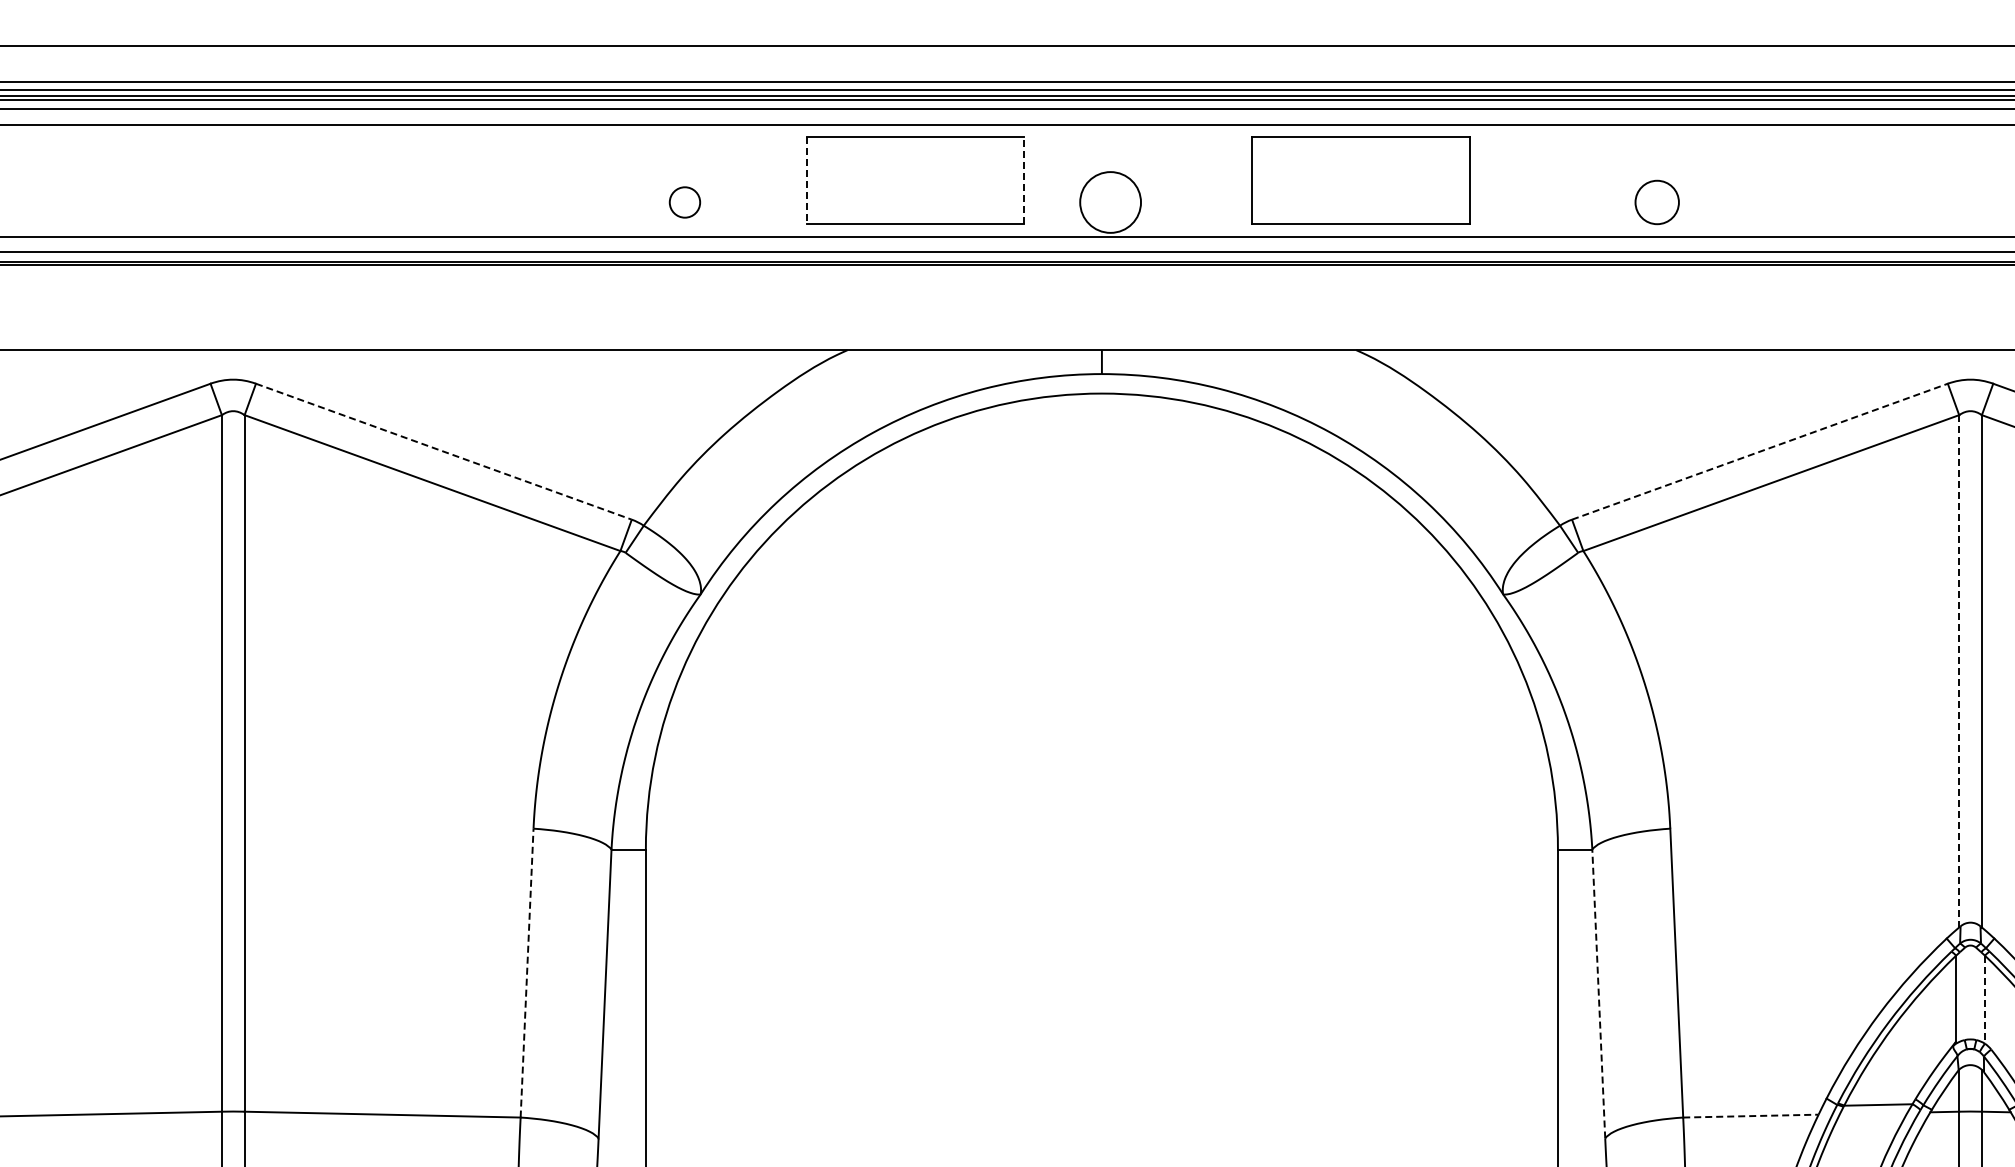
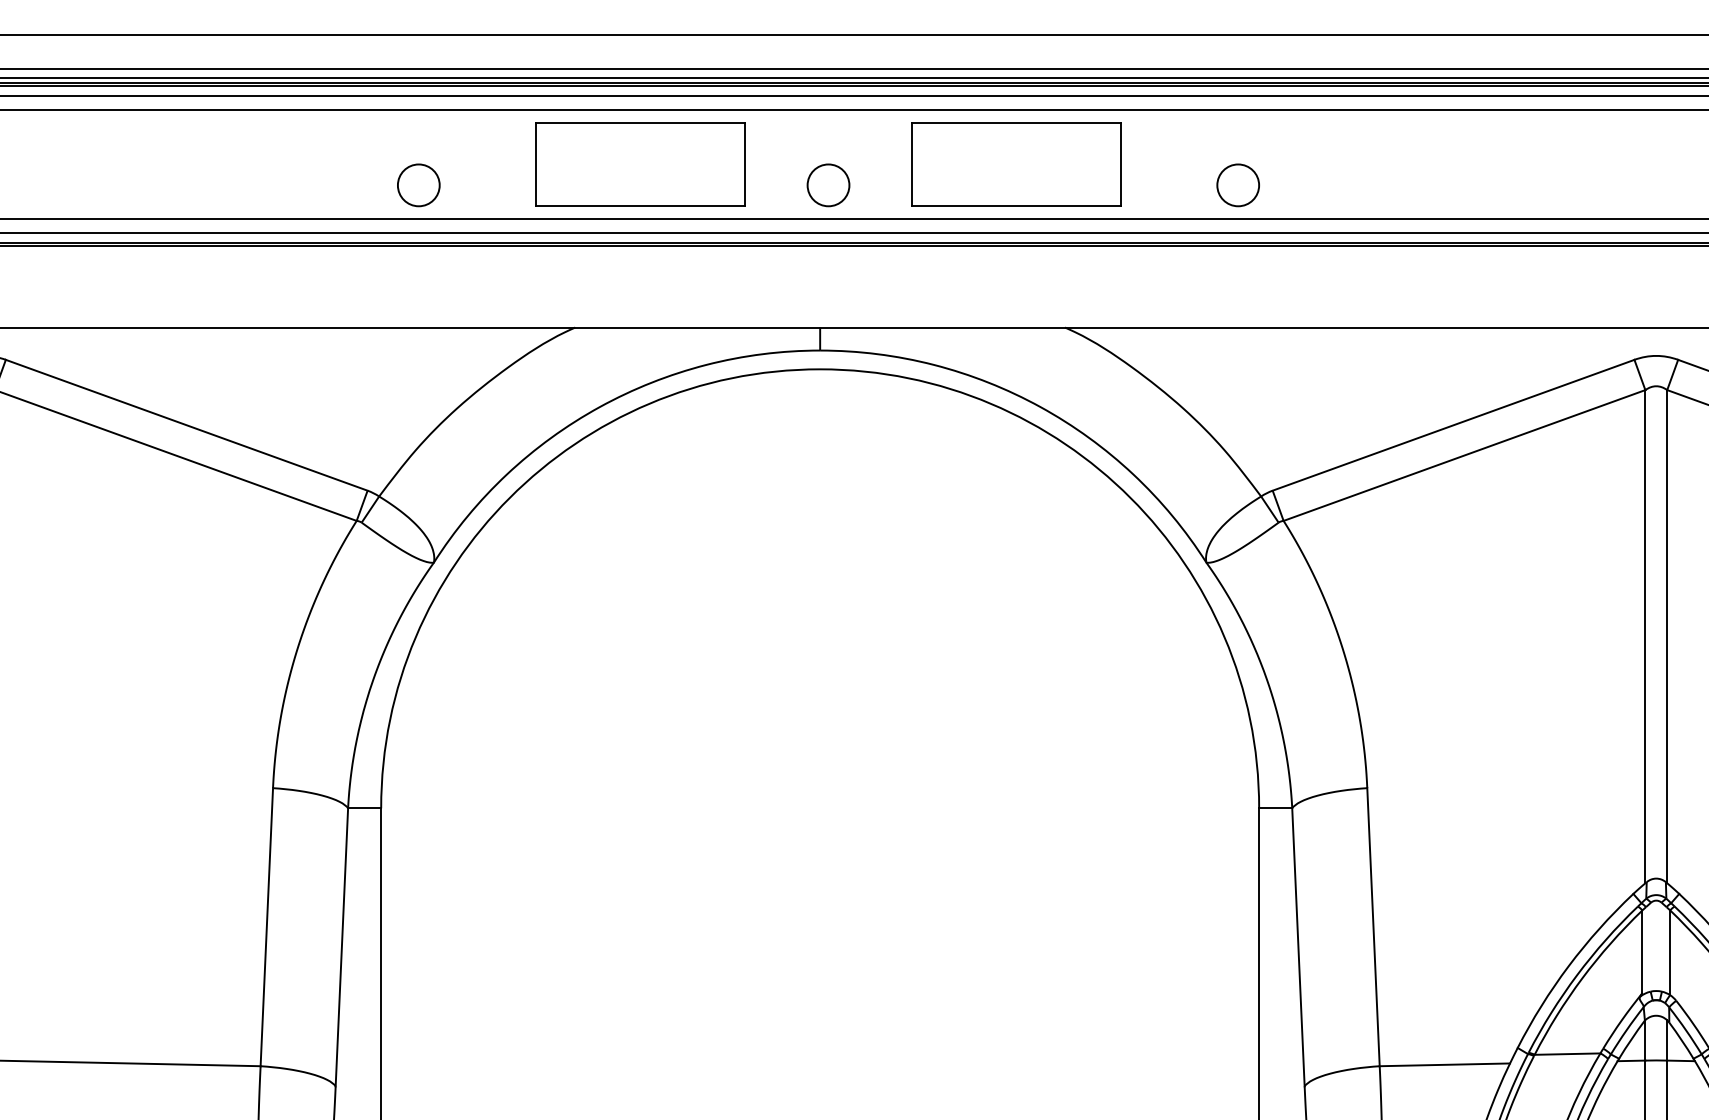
line: (1023, 180) -> (744, 164), dashed -> solid
part: (1360, 180) -> (1016, 164), moved
line: (806, 181) -> (535, 165), dashed -> solid
circle: (684, 202) -> (418, 185), size x1.43
circle: (1110, 202) -> (828, 185), size x0.71
circle: (1656, 202) -> (1237, 185), moved
line: (443, 451) -> (186, 425), dashed -> solid
line: (1759, 451) -> (1453, 425), dashed -> solid
line: (1959, 670) -> (1645, 635), dashed -> solid
line: (527, 973) -> (267, 927), dashed -> solid
line: (1598, 994) -> (1298, 947), dashed -> solid
line: (1984, 1000) -> (1669, 953), dashed -> solid
line: (1750, 1116) -> (1444, 1065), dashed -> solid

